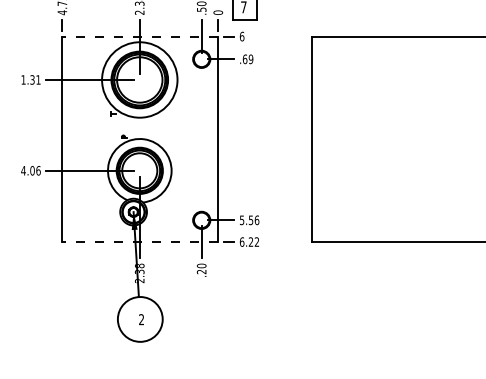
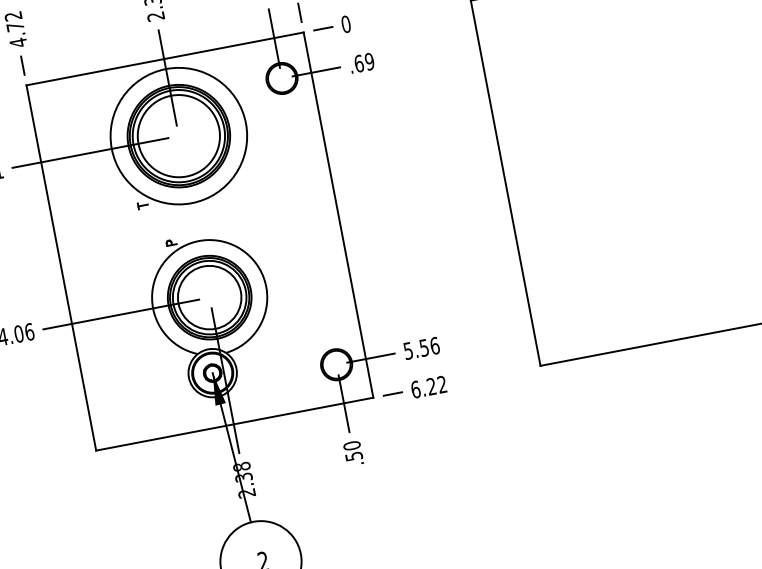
text: (242, 35) -> (346, 22), 6 -> 0
line: (140, 36) -> (165, 58), dashed -> solid
line: (140, 242) -> (235, 424), dashed -> solid
text: (201, 271) -> (353, 455), .20 -> .50

